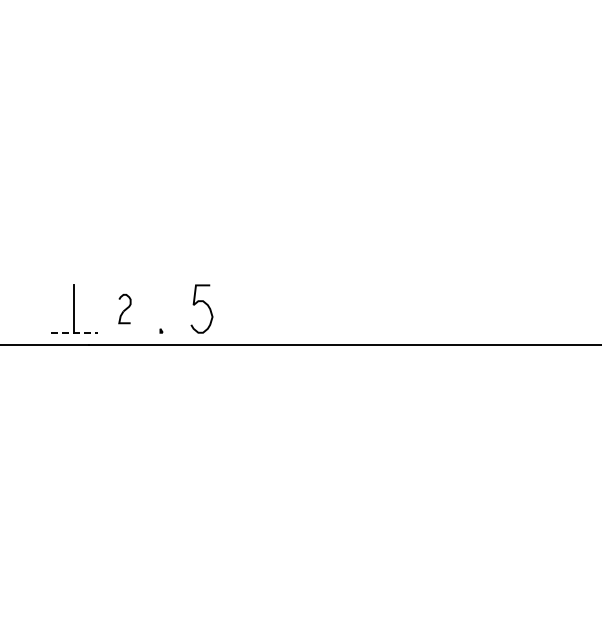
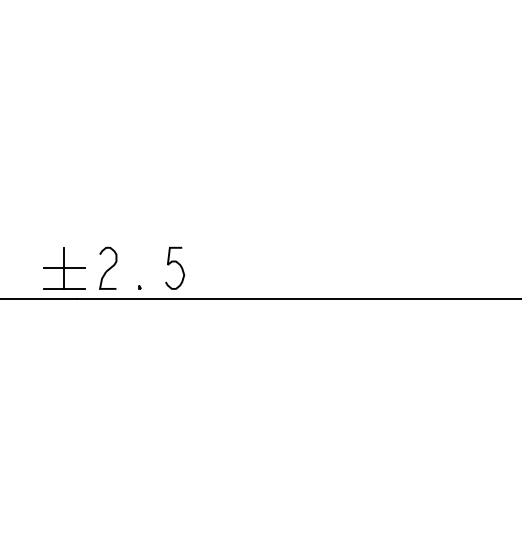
part: (124, 308) -> (107, 267), size x1.67
line: (74, 309) -> (64, 268), added
line: (74, 332) -> (64, 288), dashed -> solid

